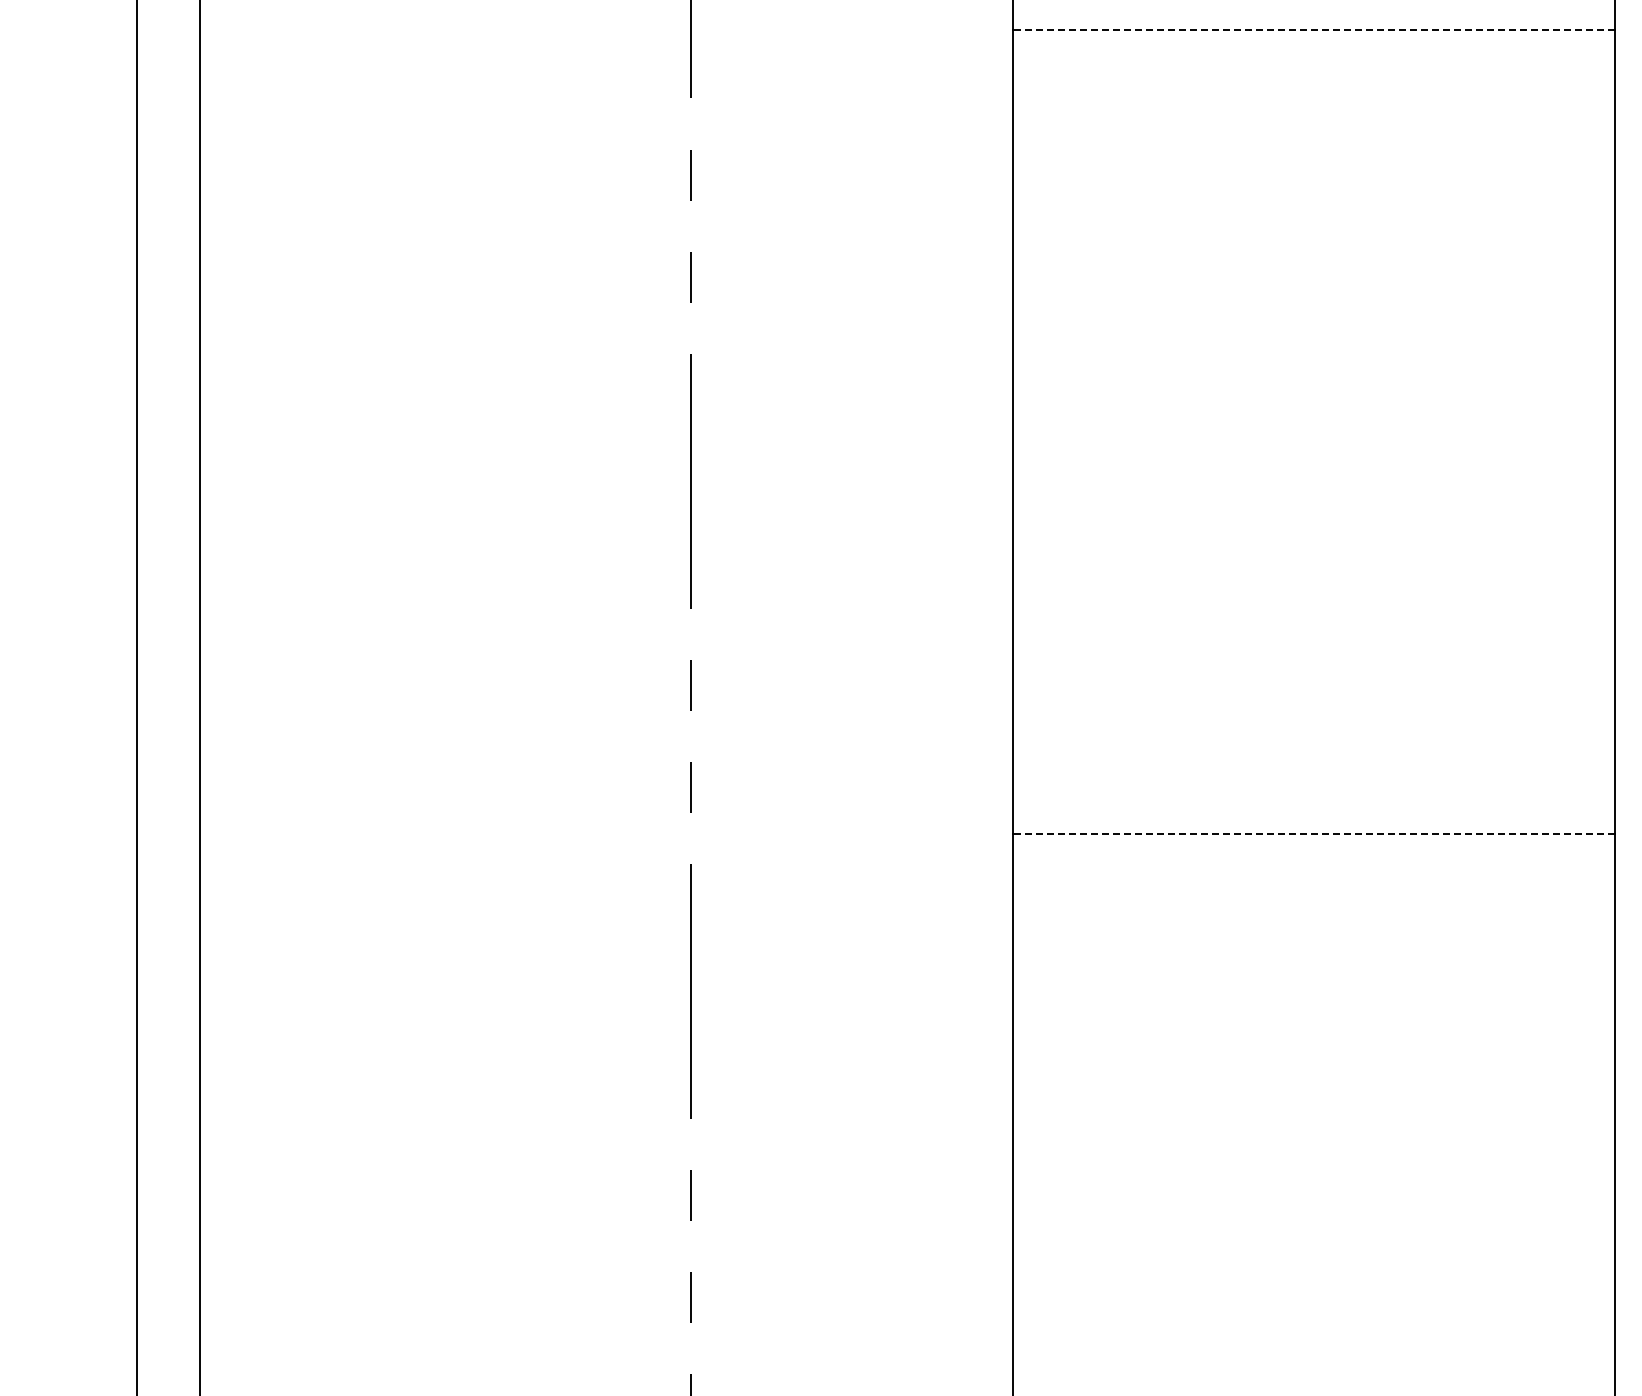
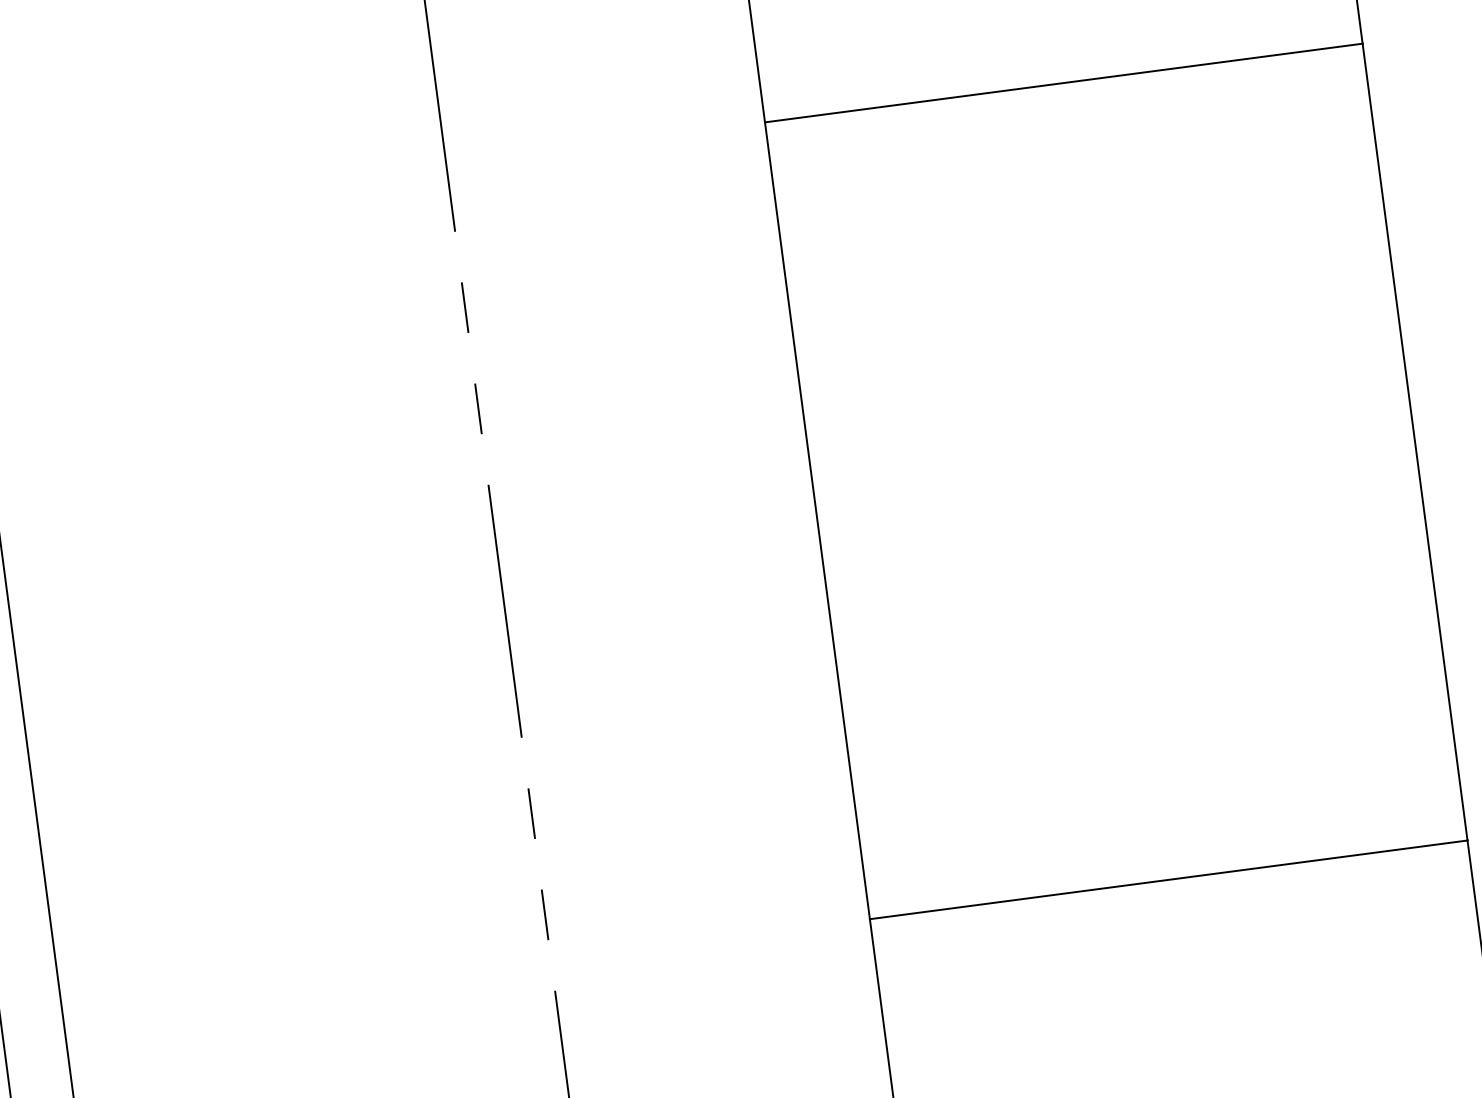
line: (1313, 30) -> (1063, 83), dashed -> solid
line: (1313, 834) -> (1168, 880), dashed -> solid

